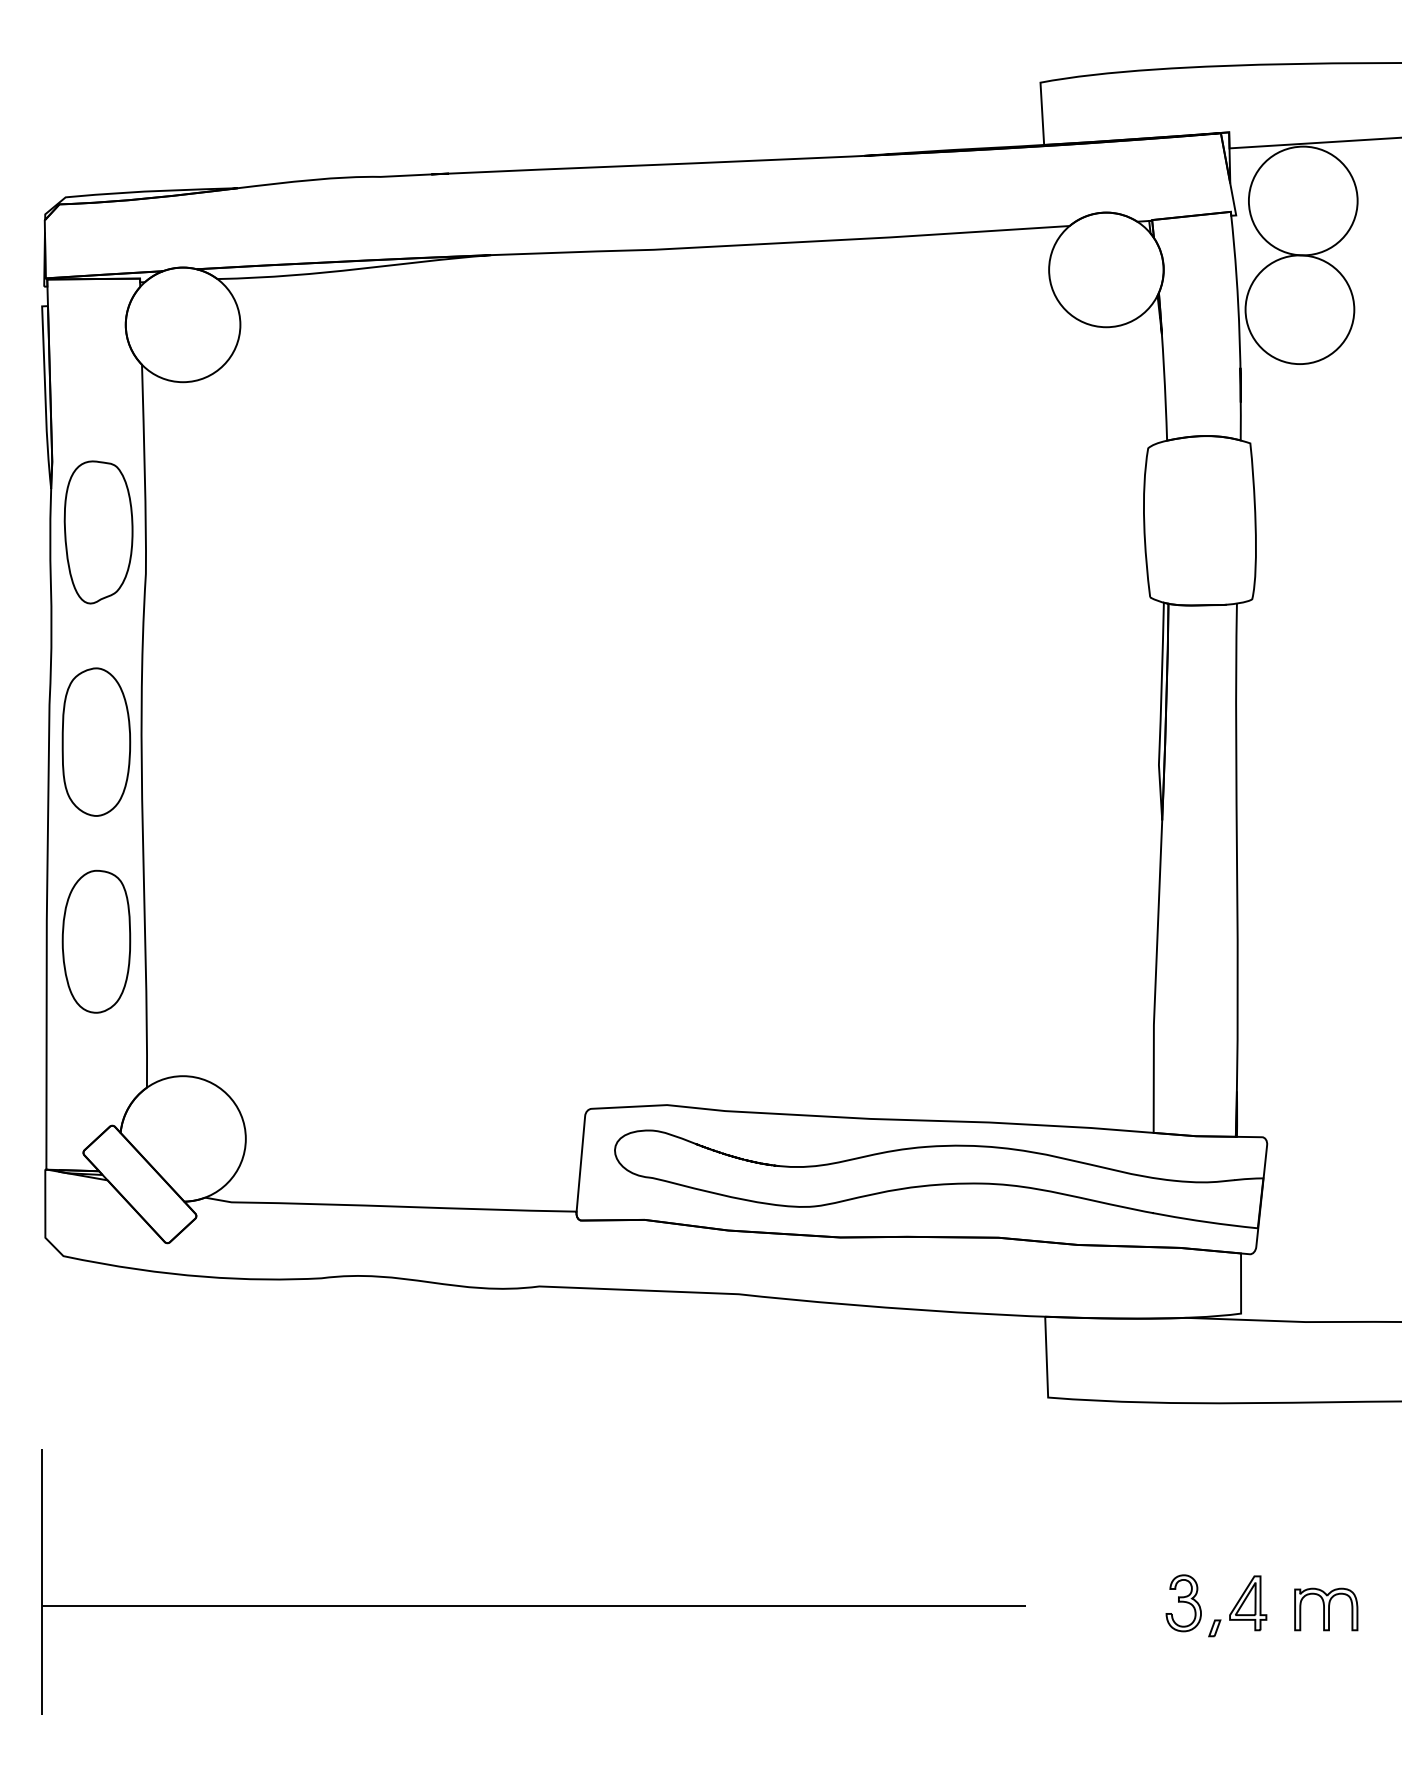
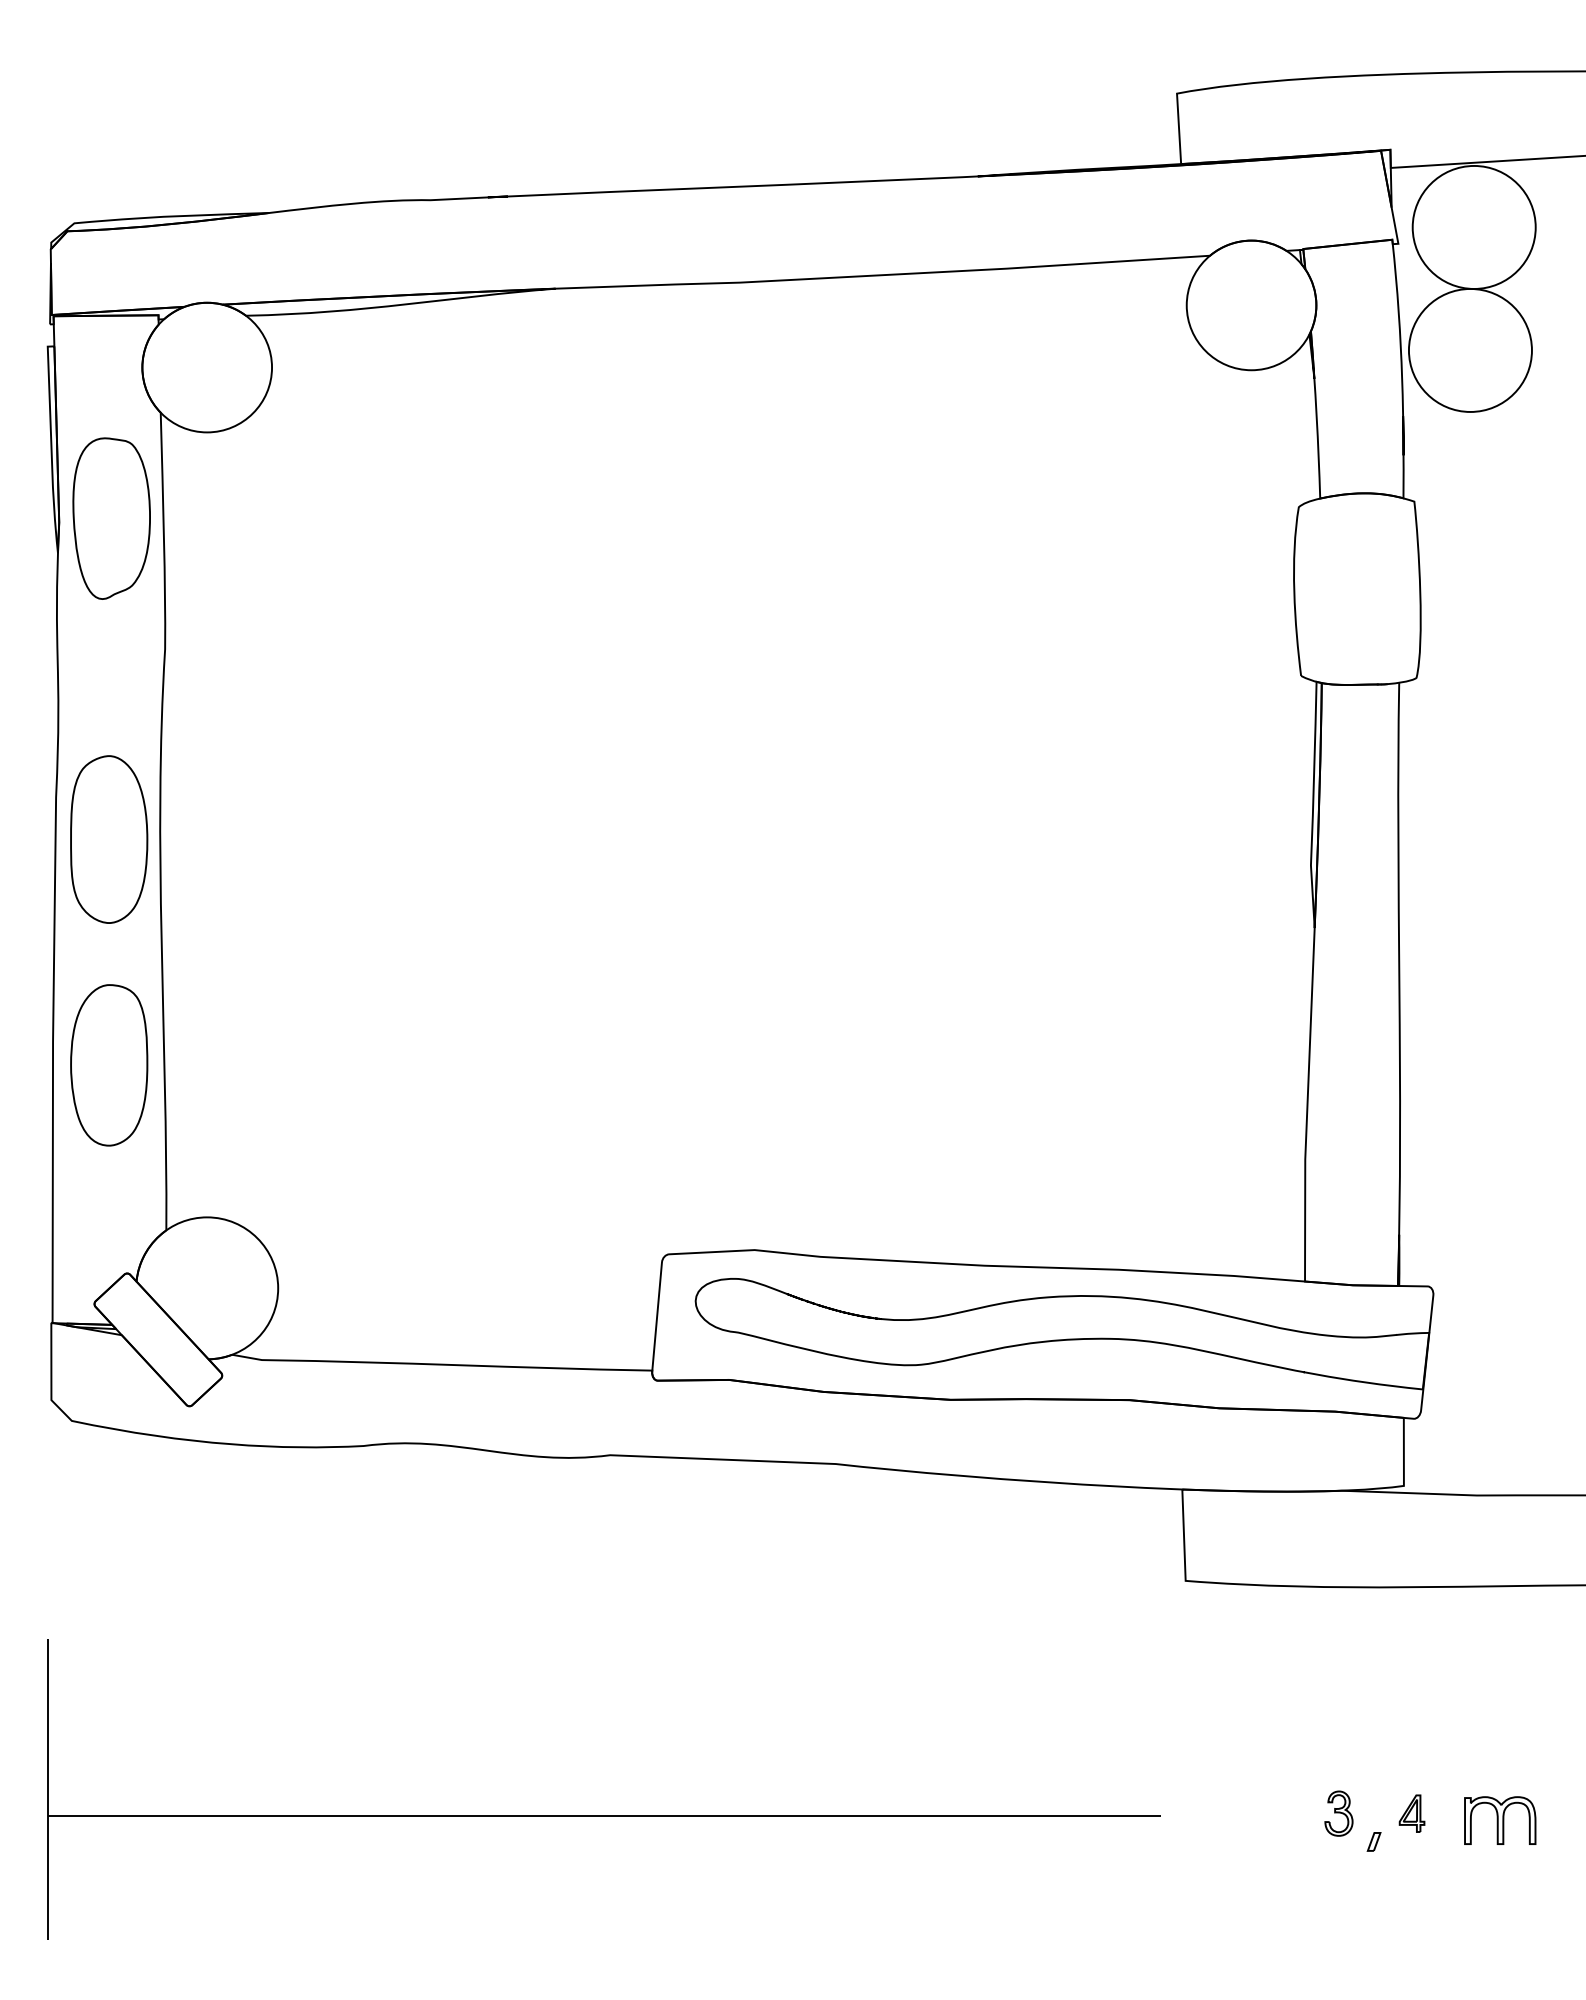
part: (98, 532) -> (111, 518), moved
part: (1183, 1603) -> (1338, 1813), size x0.7
part: (1248, 1603) -> (1412, 1813), size x0.6

